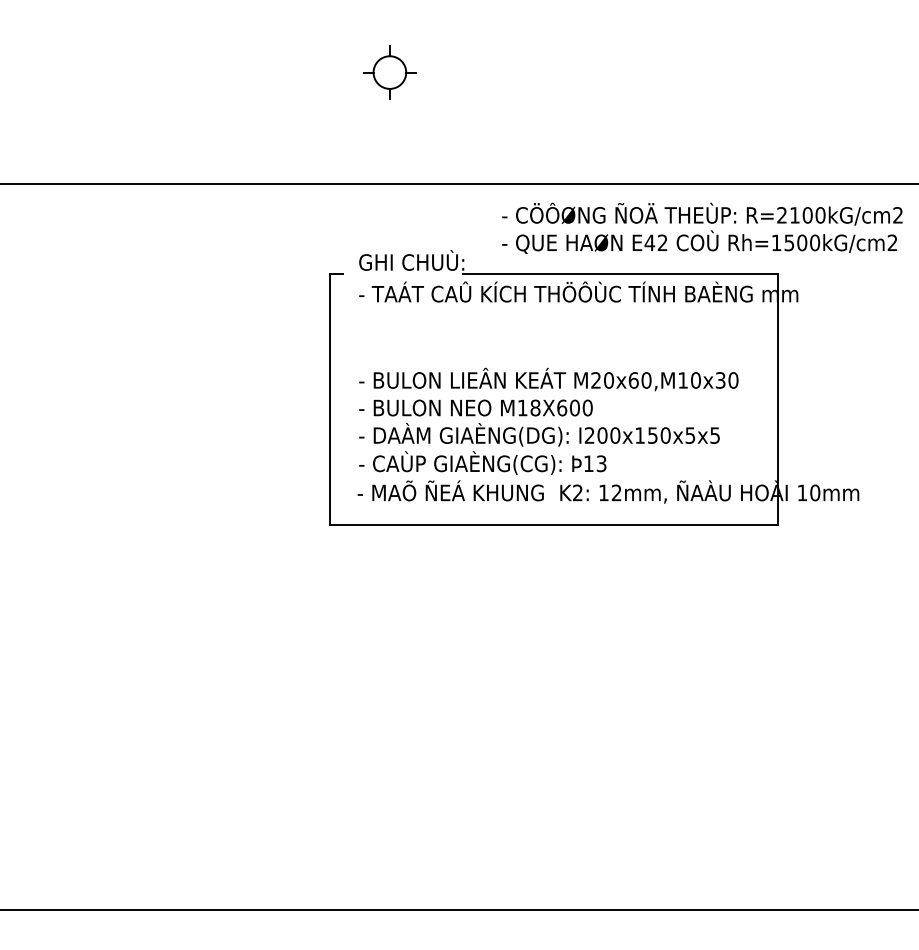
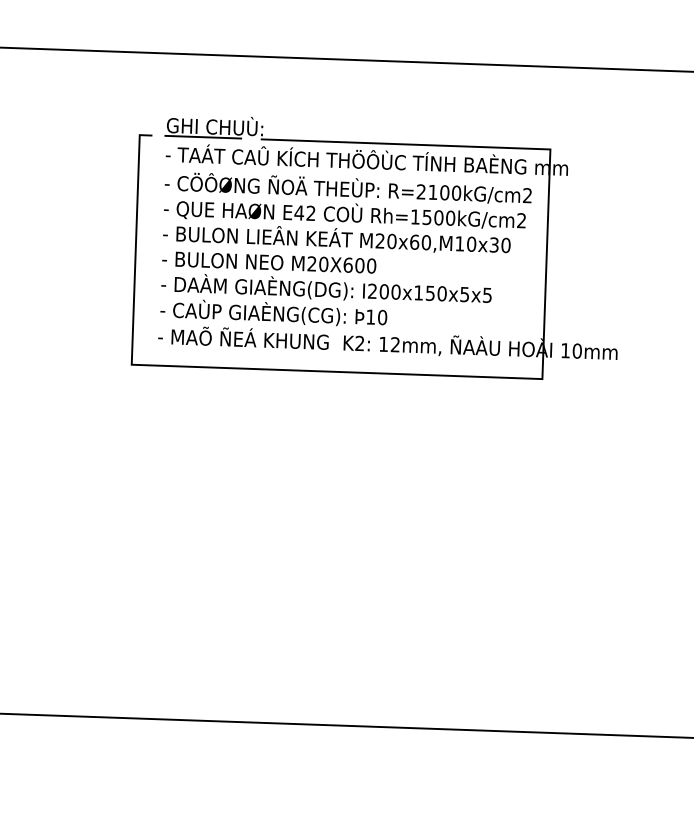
text: (702, 227) -> (348, 200), moved
line: (398, 273) -> (202, 136), added
text: (528, 407) -> (317, 263), M18X600 -> M20X600
text: (601, 463) -> (382, 317), Þ13 -> Þ10

